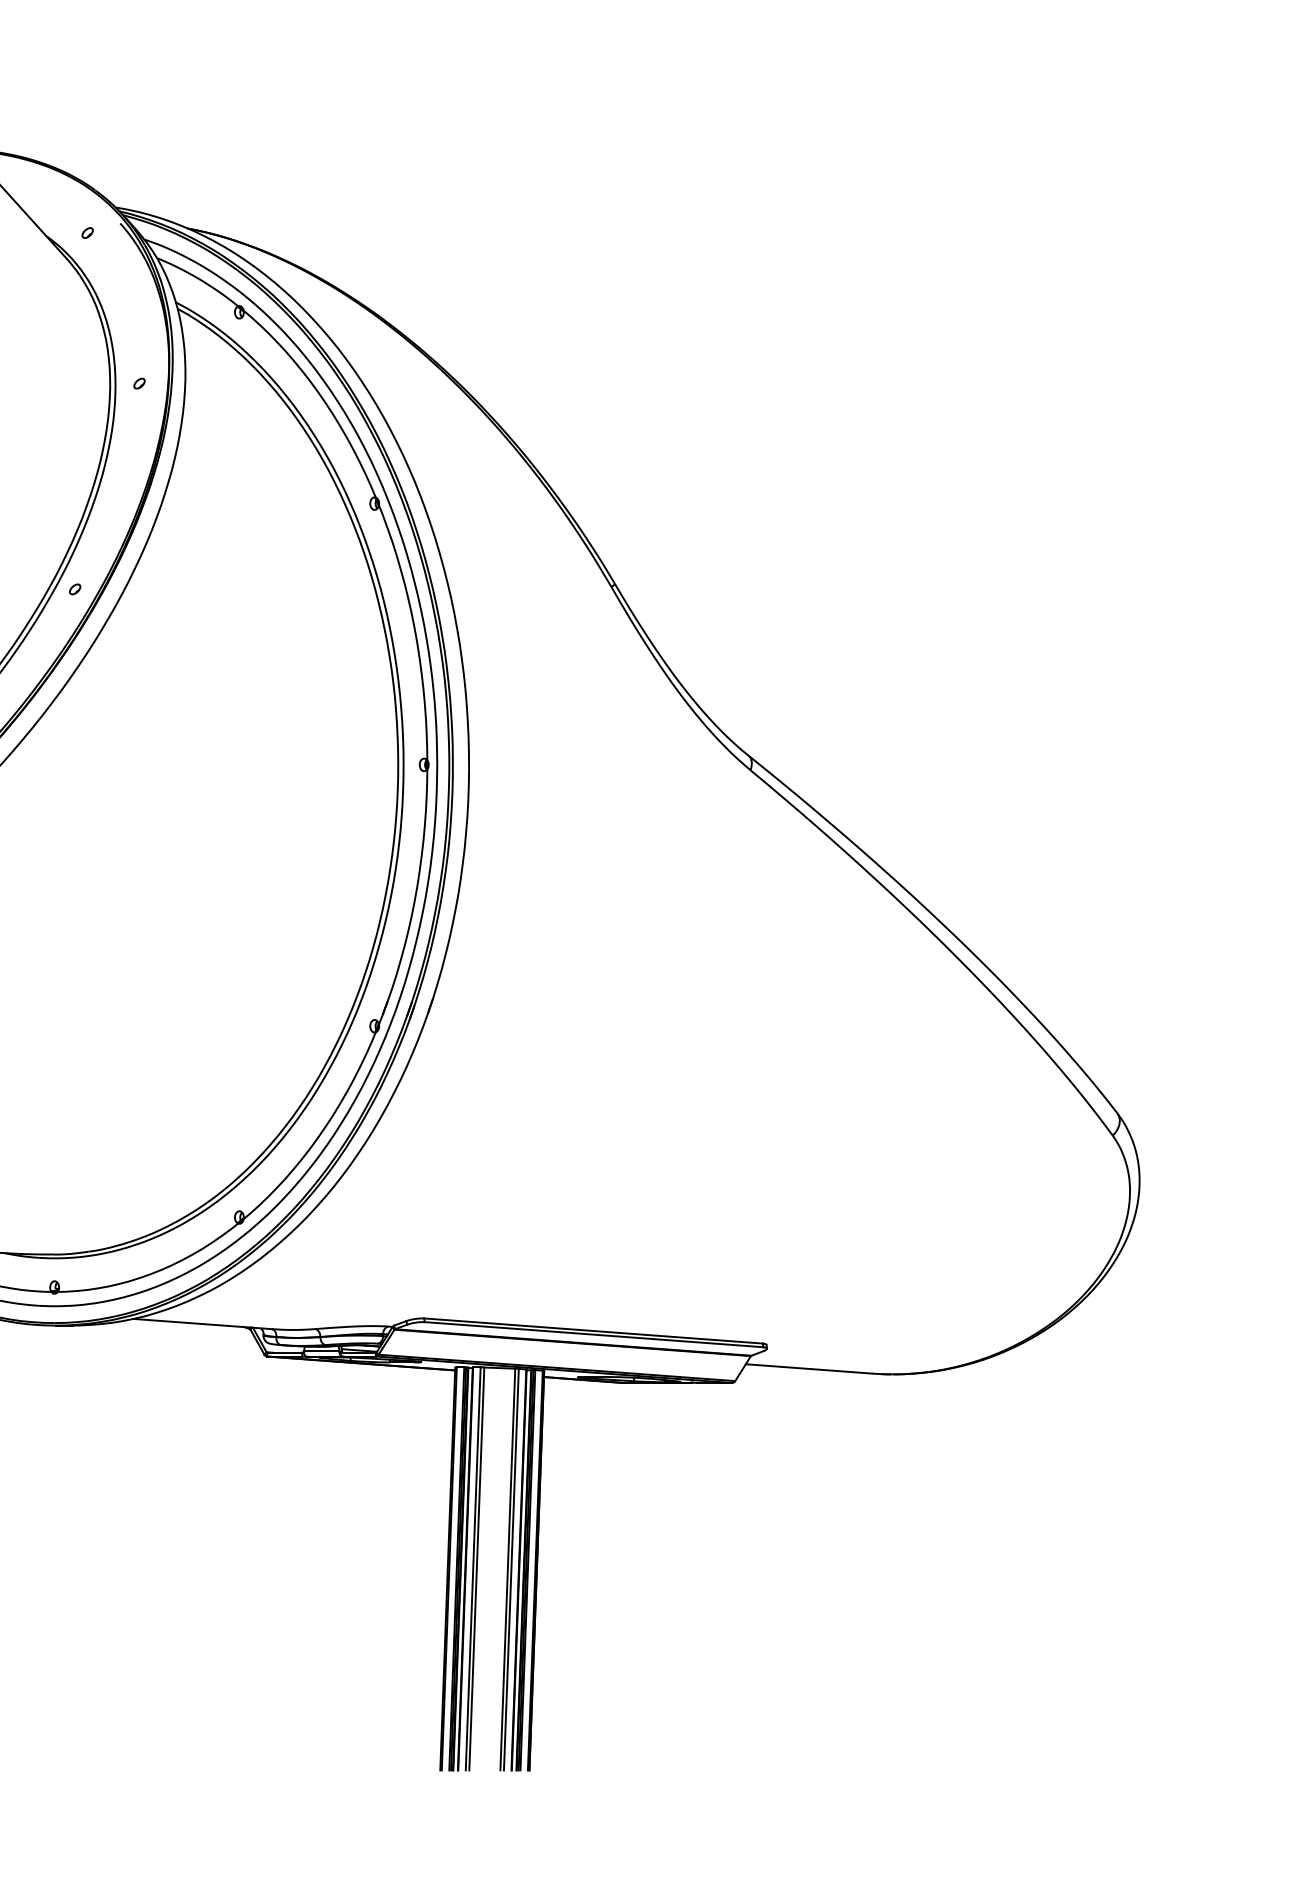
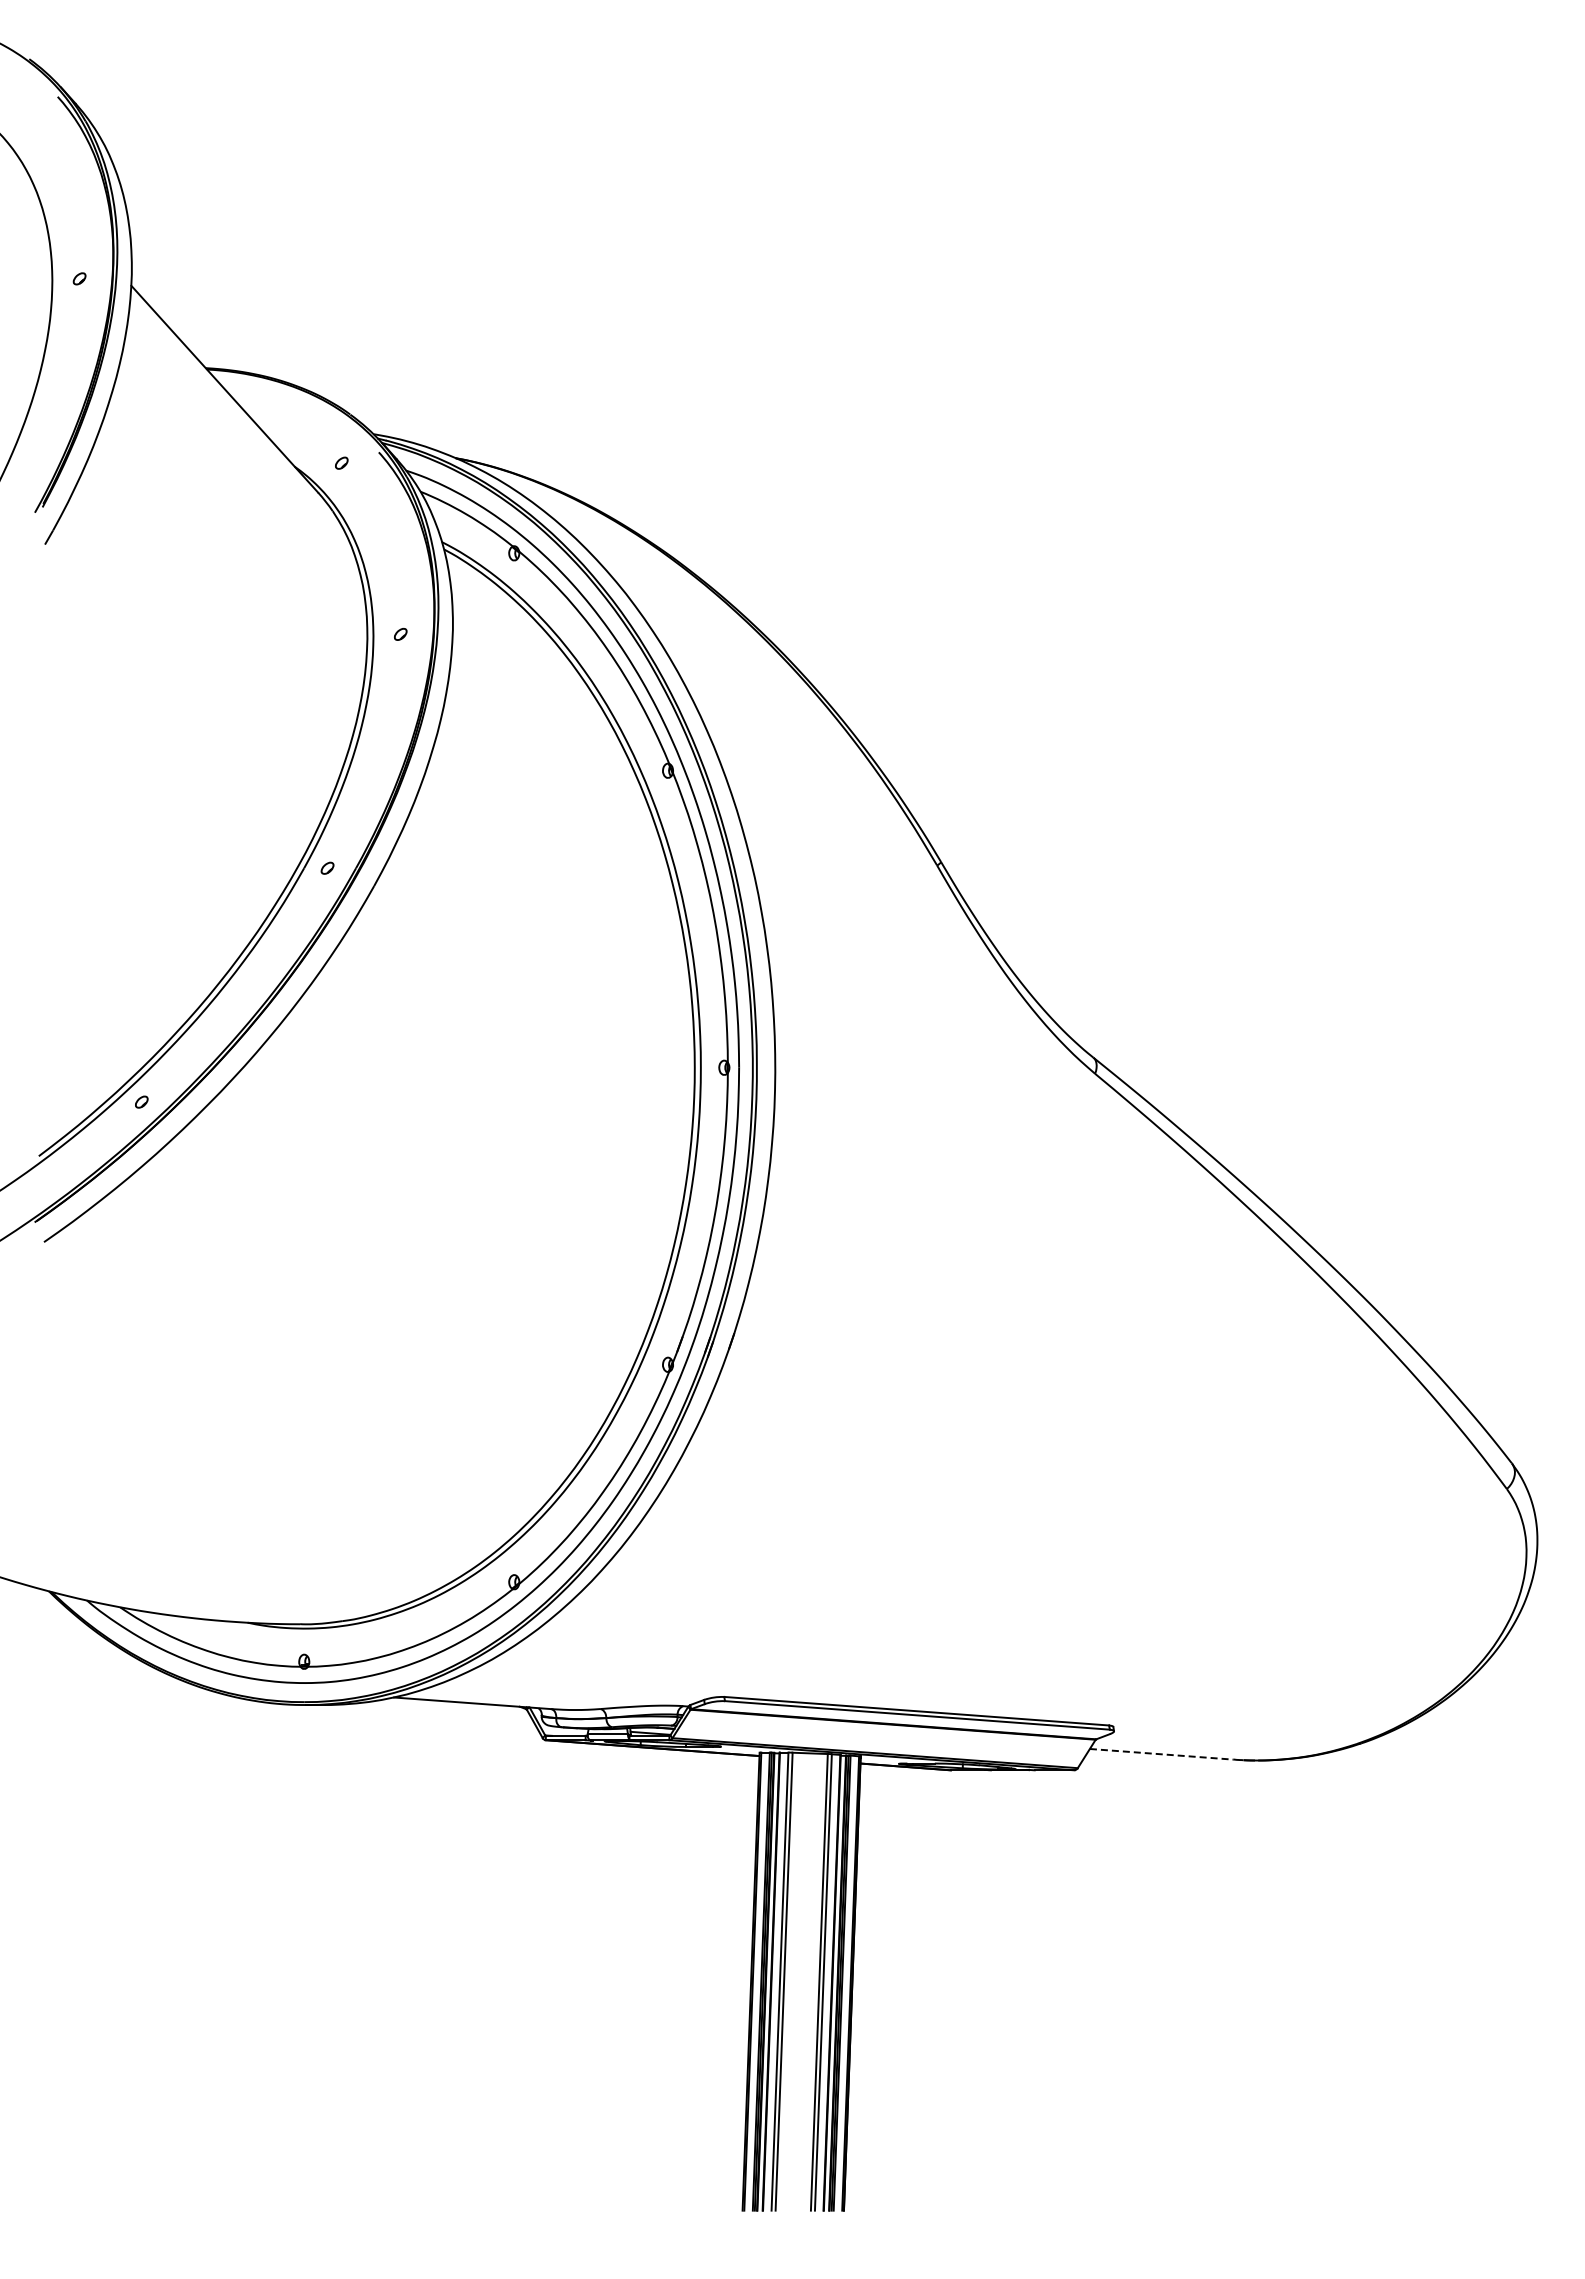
line: (809, 1369) -> (1162, 1754), solid -> dashed

